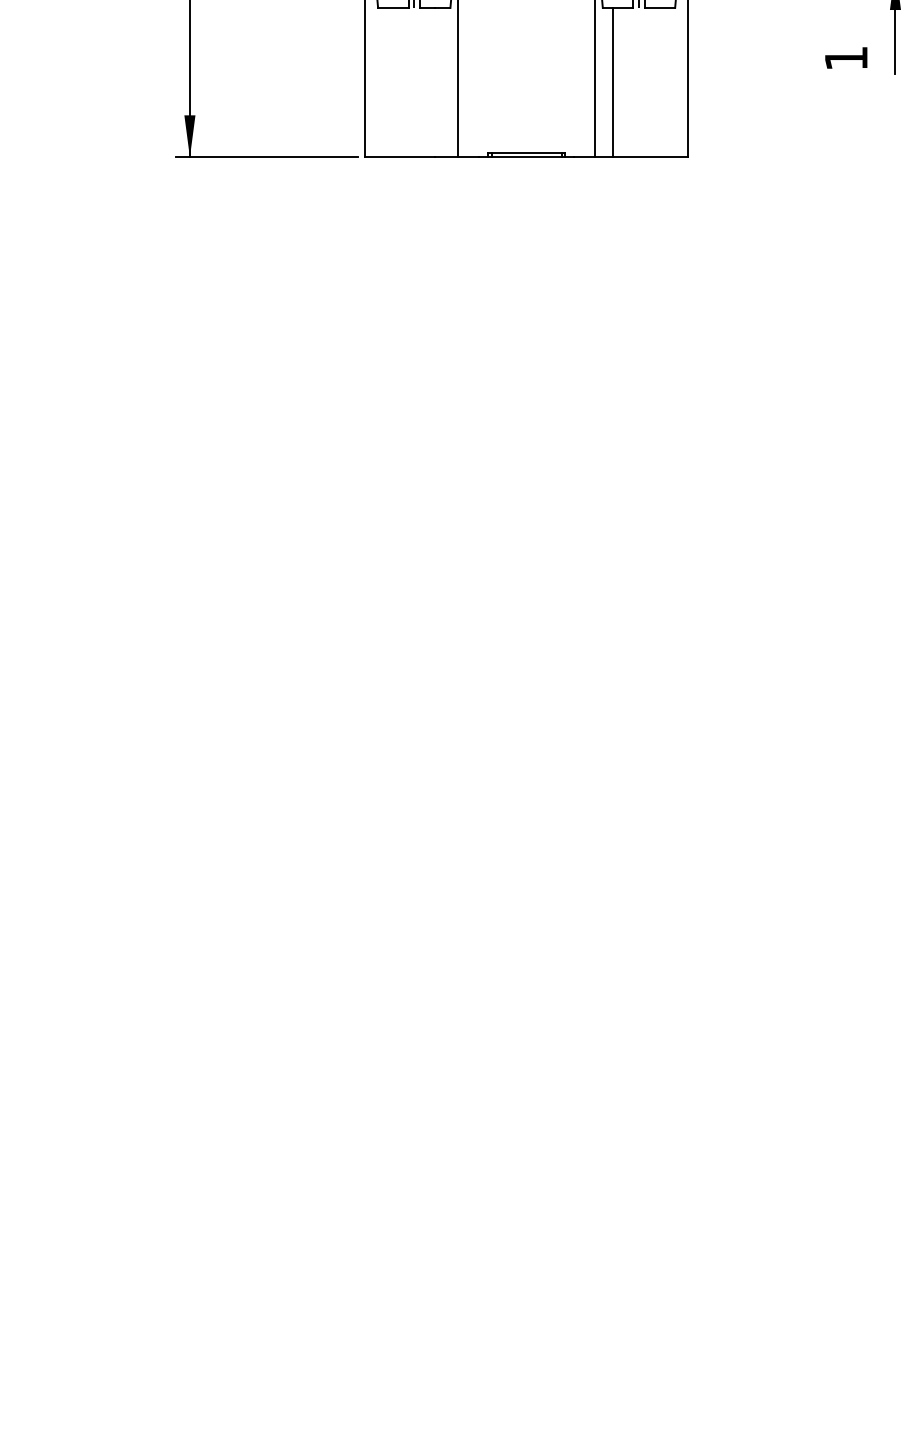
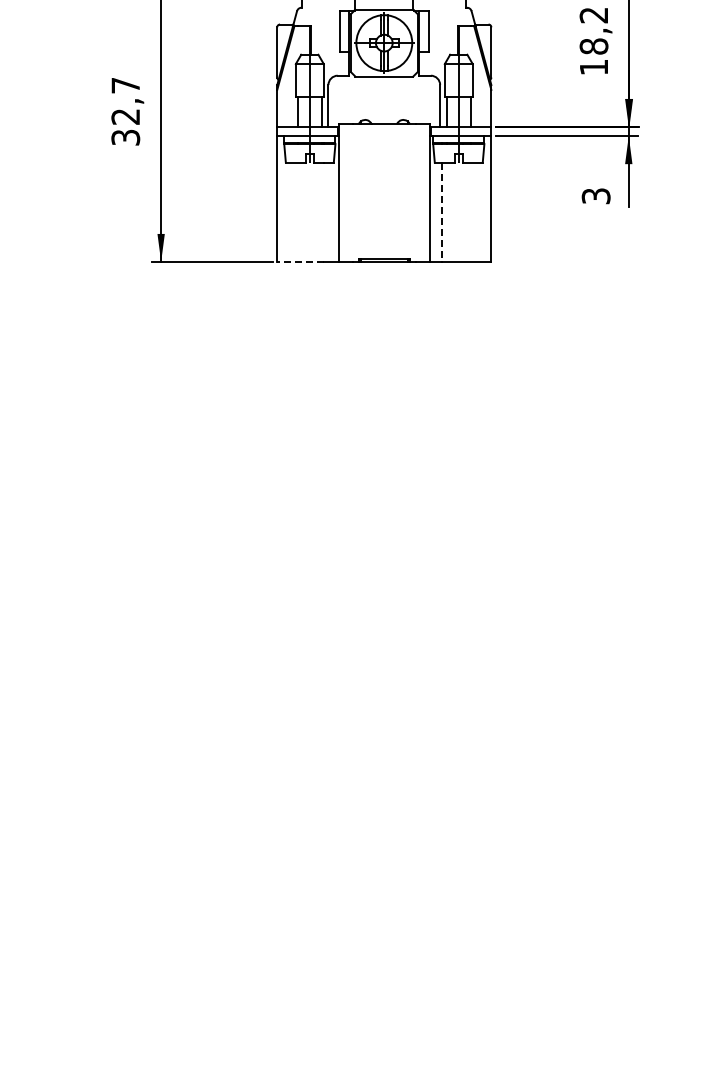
text: (845, 58) -> (595, 196), 1 -> 3
line: (612, 82) -> (441, 212), solid -> dashed
line: (400, 156) -> (300, 261), solid -> dashed

